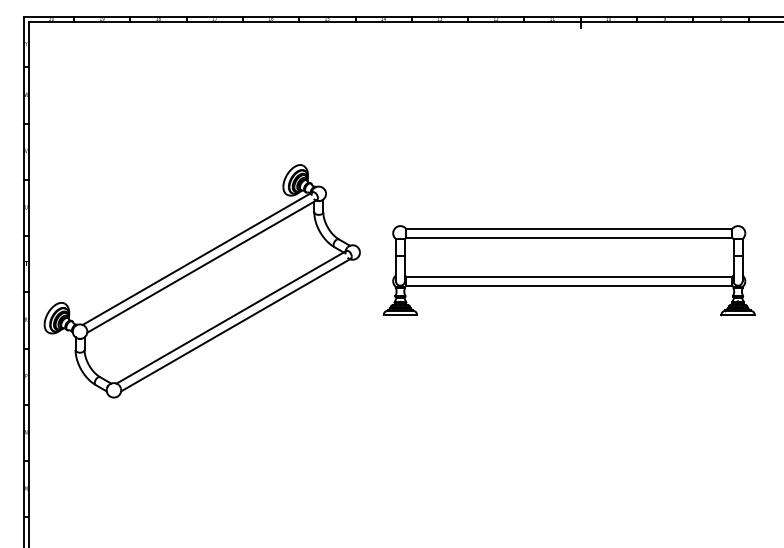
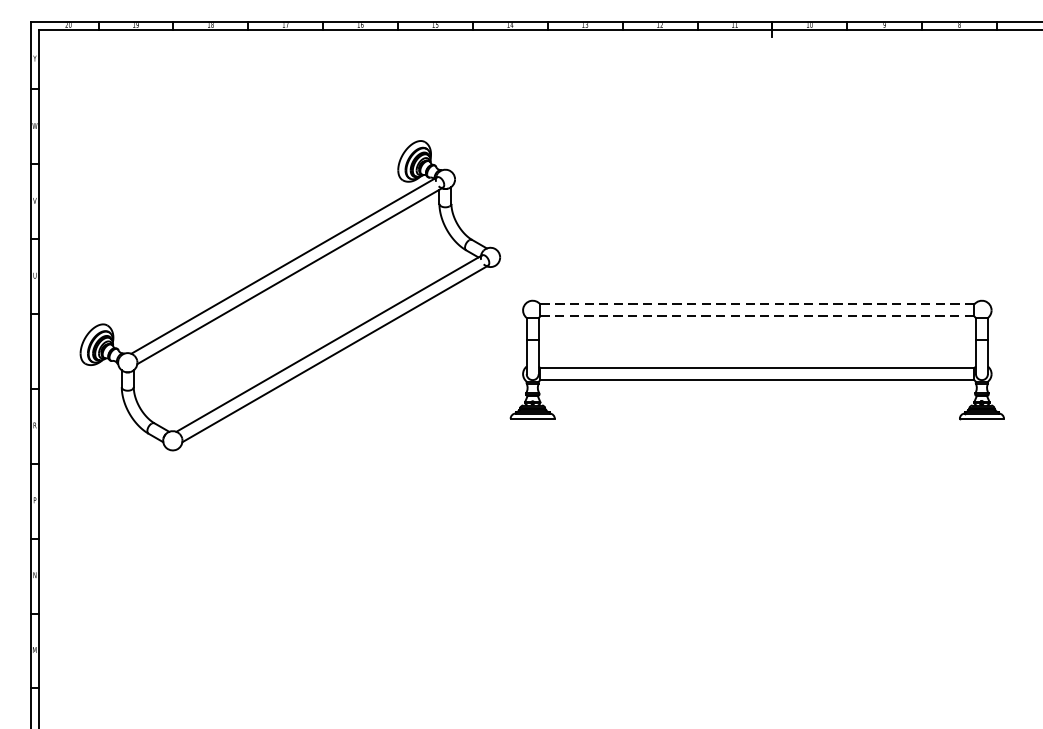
line: (568, 228) -> (756, 303), solid -> dashed
line: (569, 237) -> (757, 315), solid -> dashed
part: (201, 281) -> (289, 295), moved

